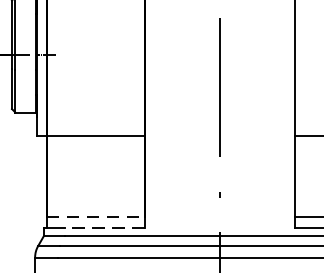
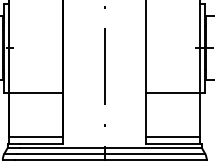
line: (96, 216) -> (36, 137), dashed -> solid
line: (105, 227) -> (41, 143), dashed -> solid

